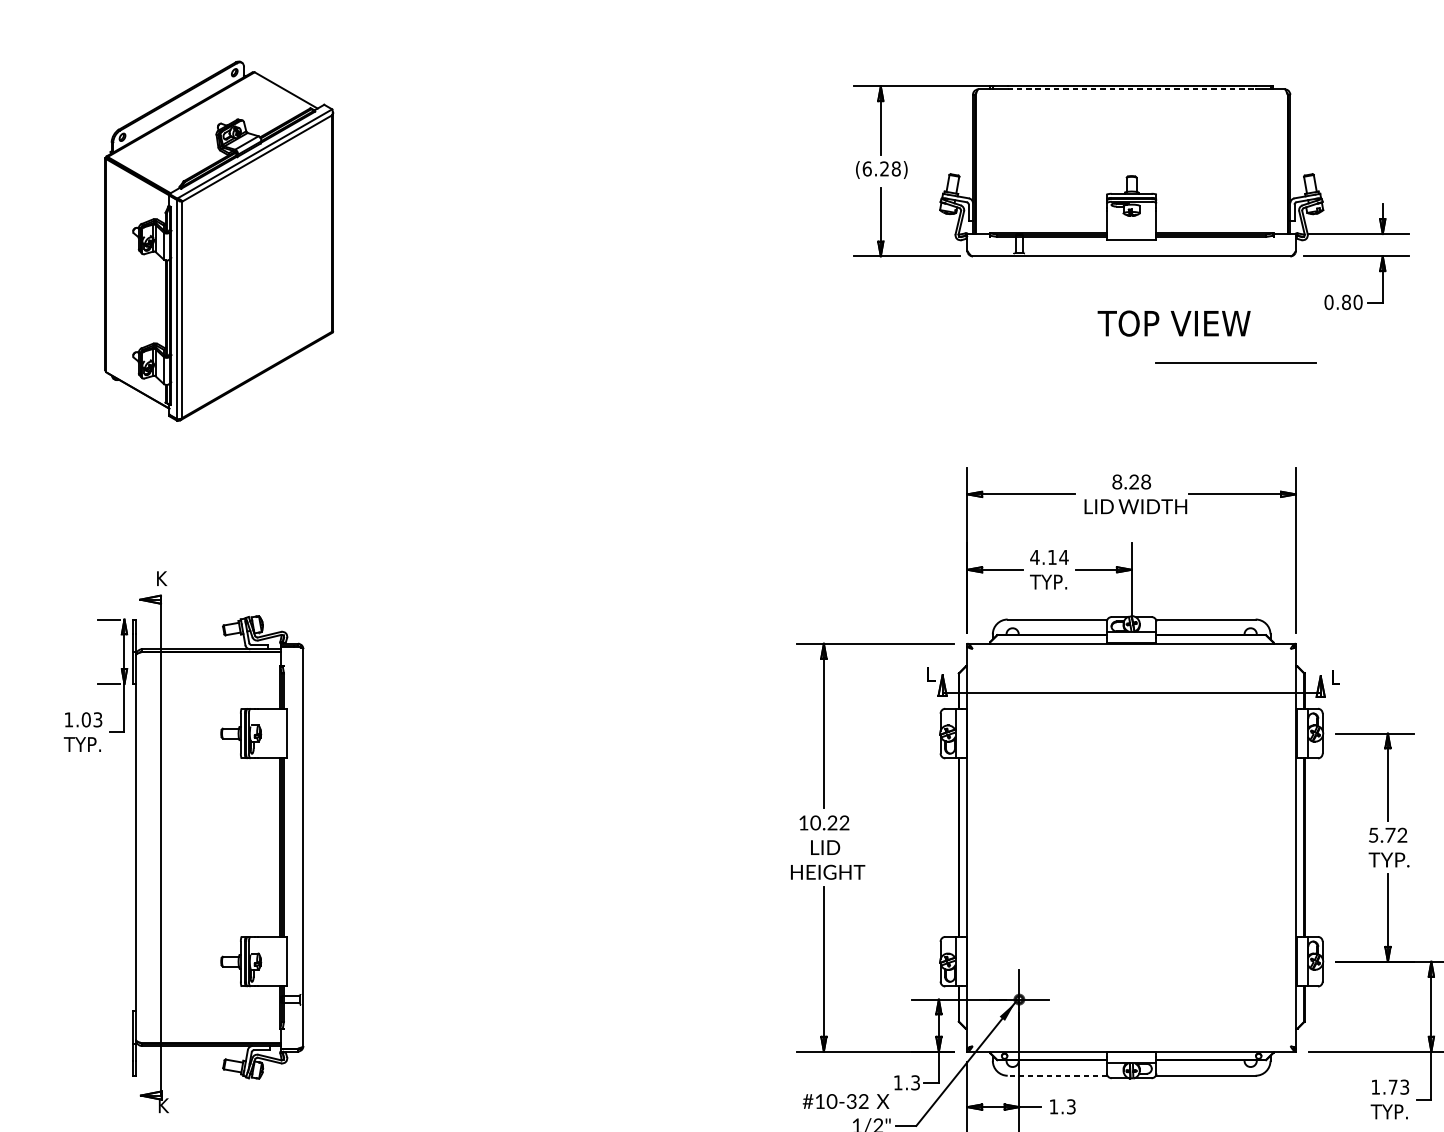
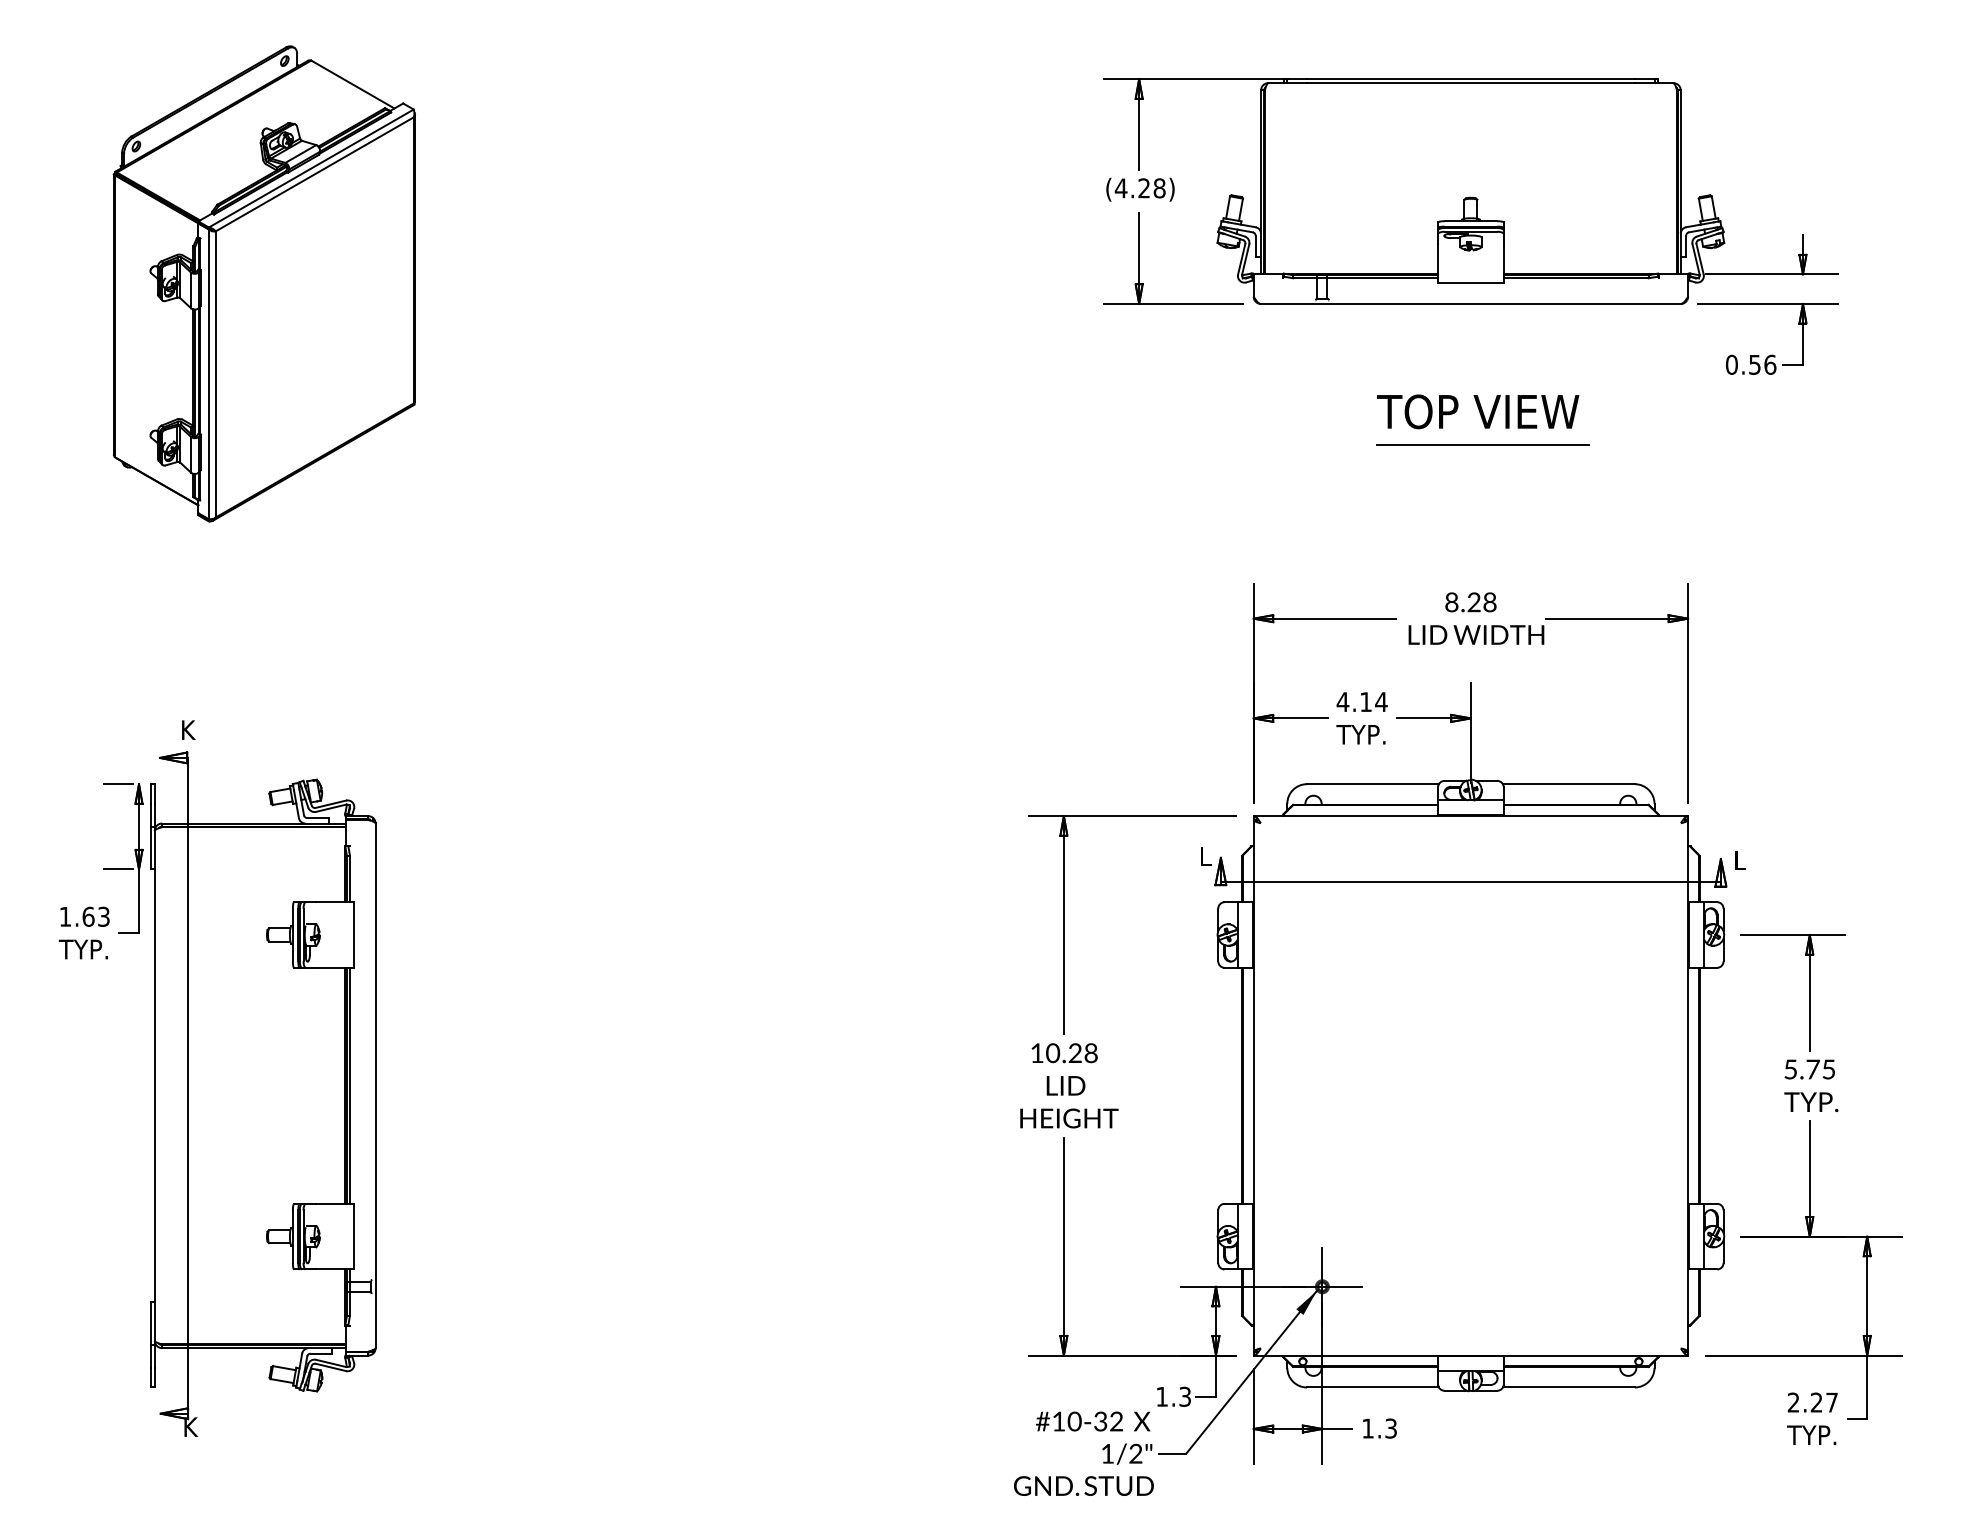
line: (1131, 89) -> (1470, 83), dashed -> solid
text: (866, 169) -> (1120, 188), (6.28) -> (4.28)
text: (1352, 302) -> (1762, 364), 0.80 -> 0.56
text: (1174, 323) -> (1478, 411), moved
line: (1235, 362) -> (1482, 444), moved
text: (86, 719) -> (88, 916), 1.03 -> 1.63
text: (844, 823) -> (1090, 1054), 10.22 -> 10.28
text: (1402, 835) -> (1828, 1069), 5.72 -> 5.75
line: (1057, 1075) -> (1372, 1387), dashed -> solid
text: (1389, 1087) -> (1812, 1402), 1.73 -> 2.27

